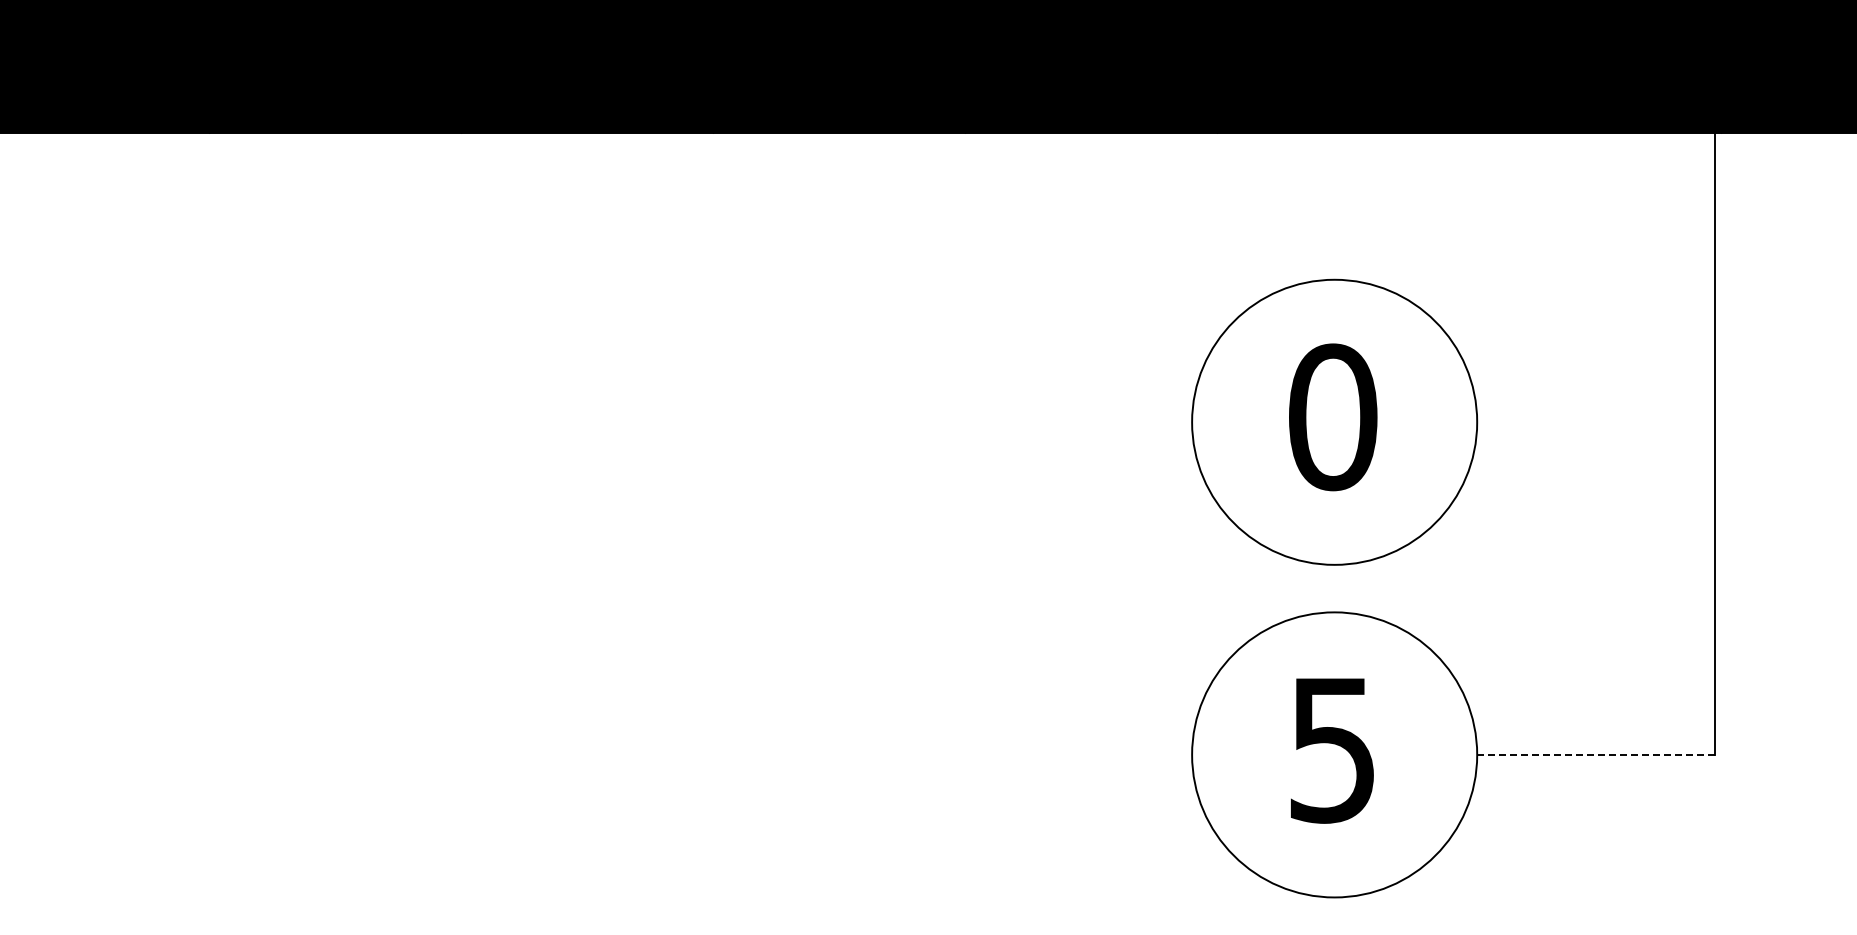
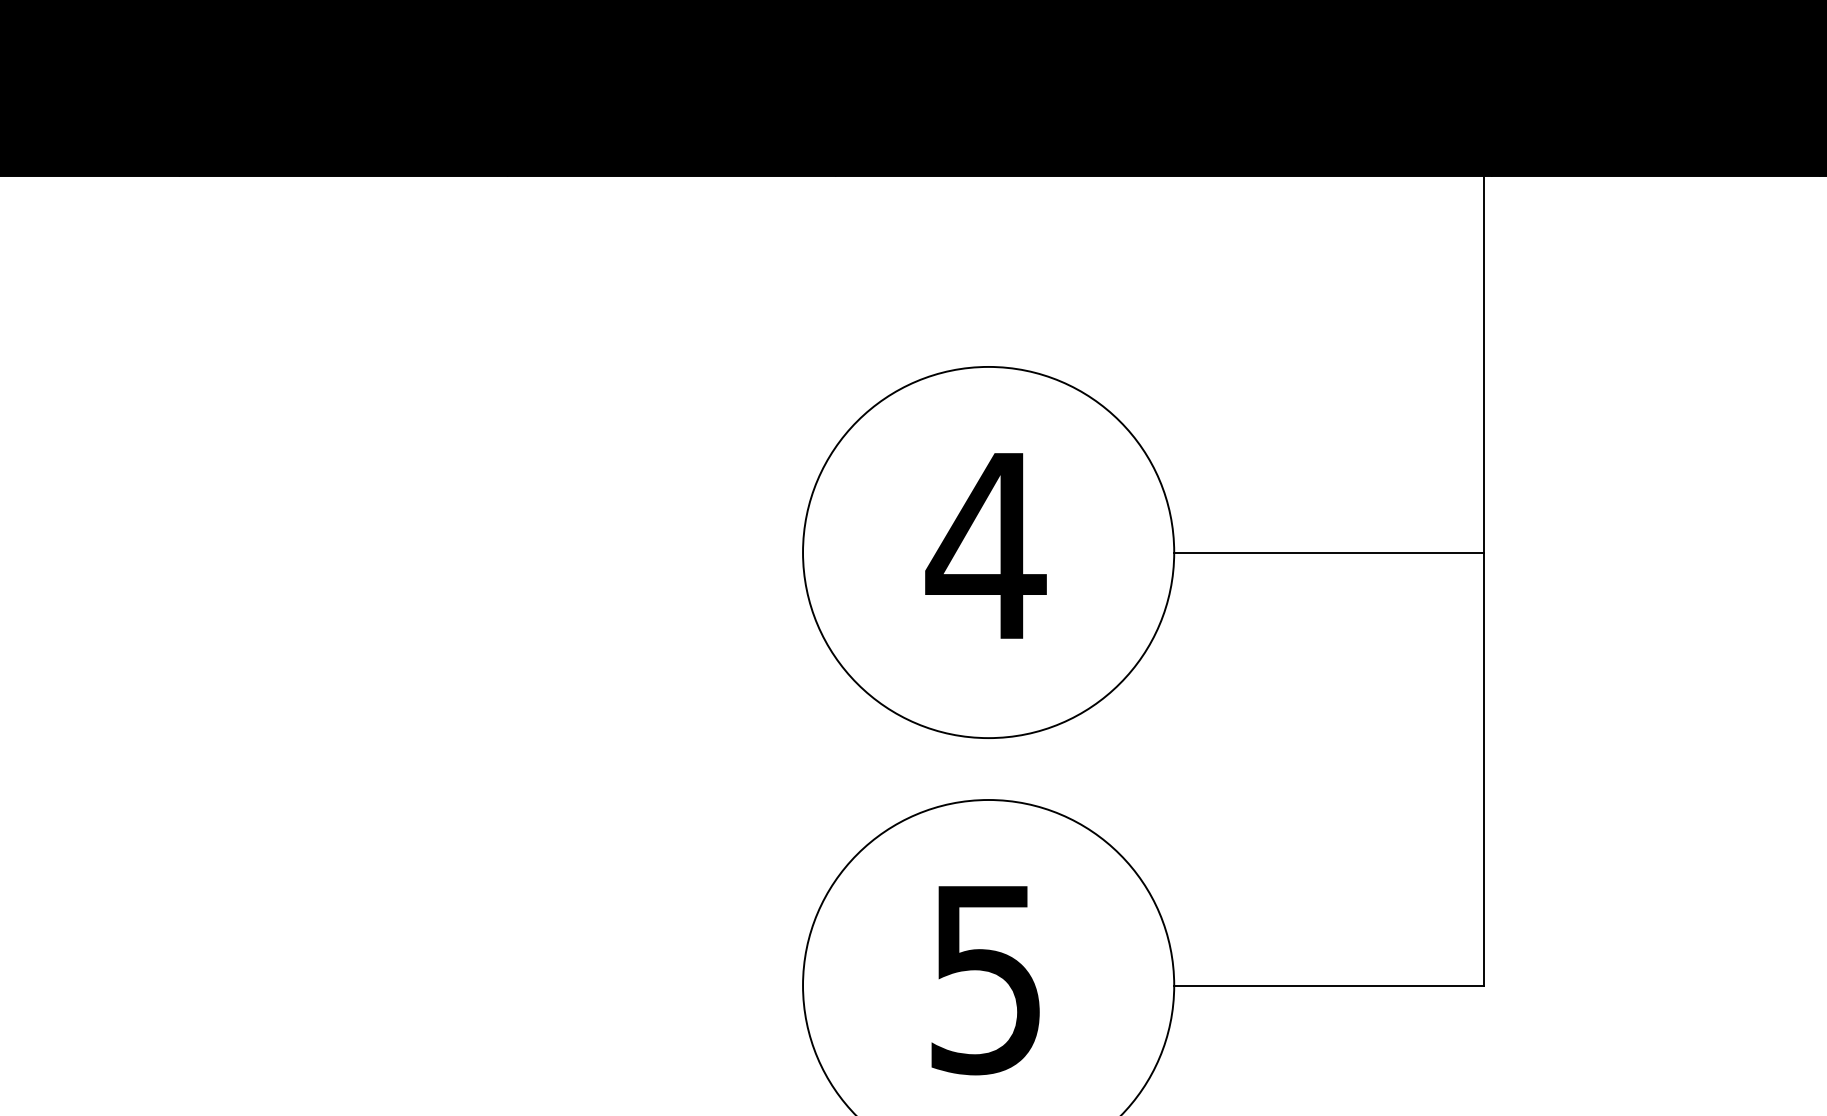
text: (1332, 417) -> (985, 546), 0 -> 4
line: (1595, 422) -> (1328, 552), added
line: (1595, 754) -> (1328, 985), dashed -> solid

